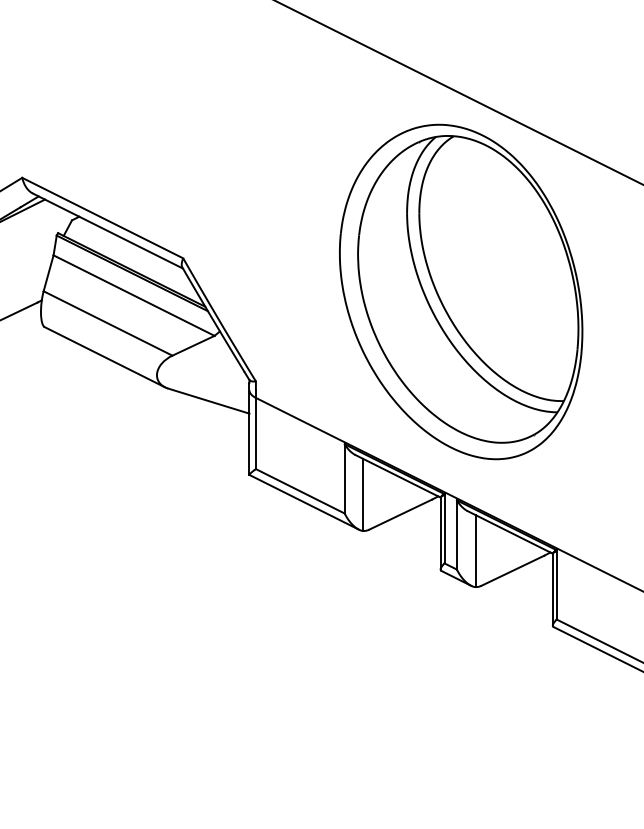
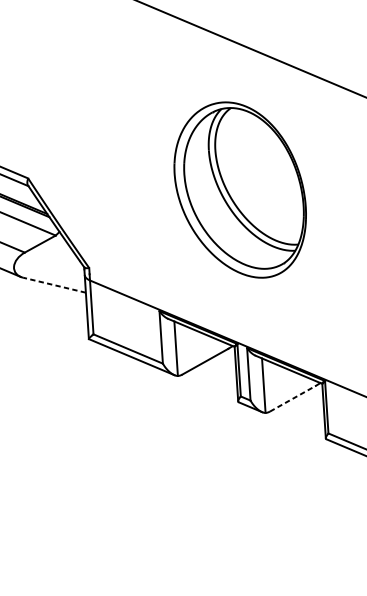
part: (461, 291) -> (240, 189), size x0.7
line: (208, 401) -> (54, 285), solid -> dashed
line: (512, 570) -> (292, 398), solid -> dashed

